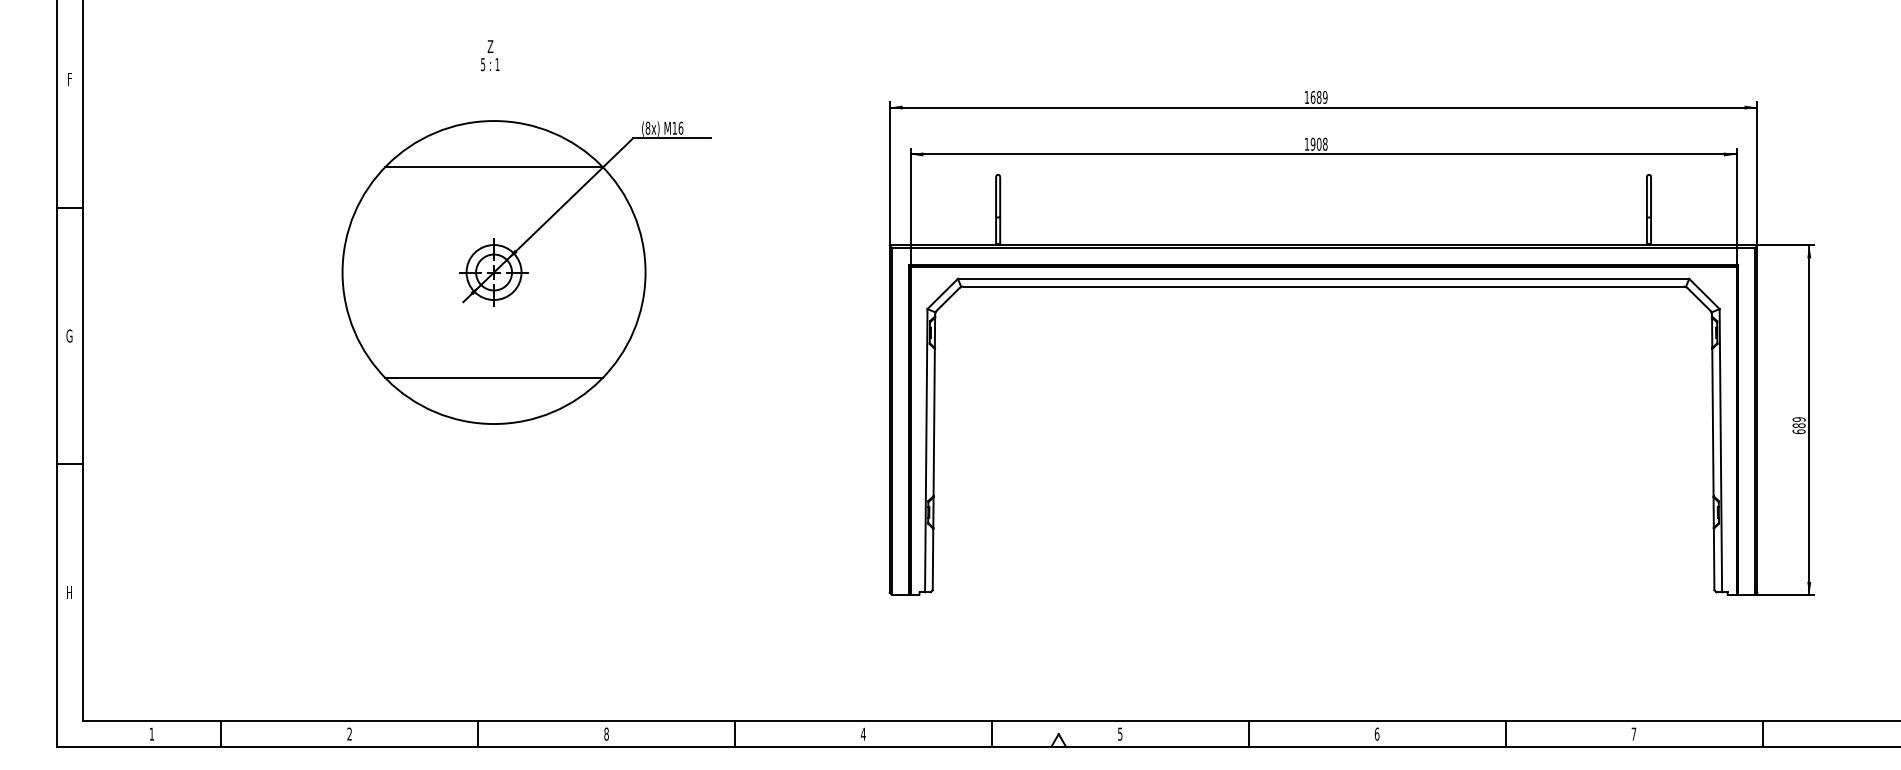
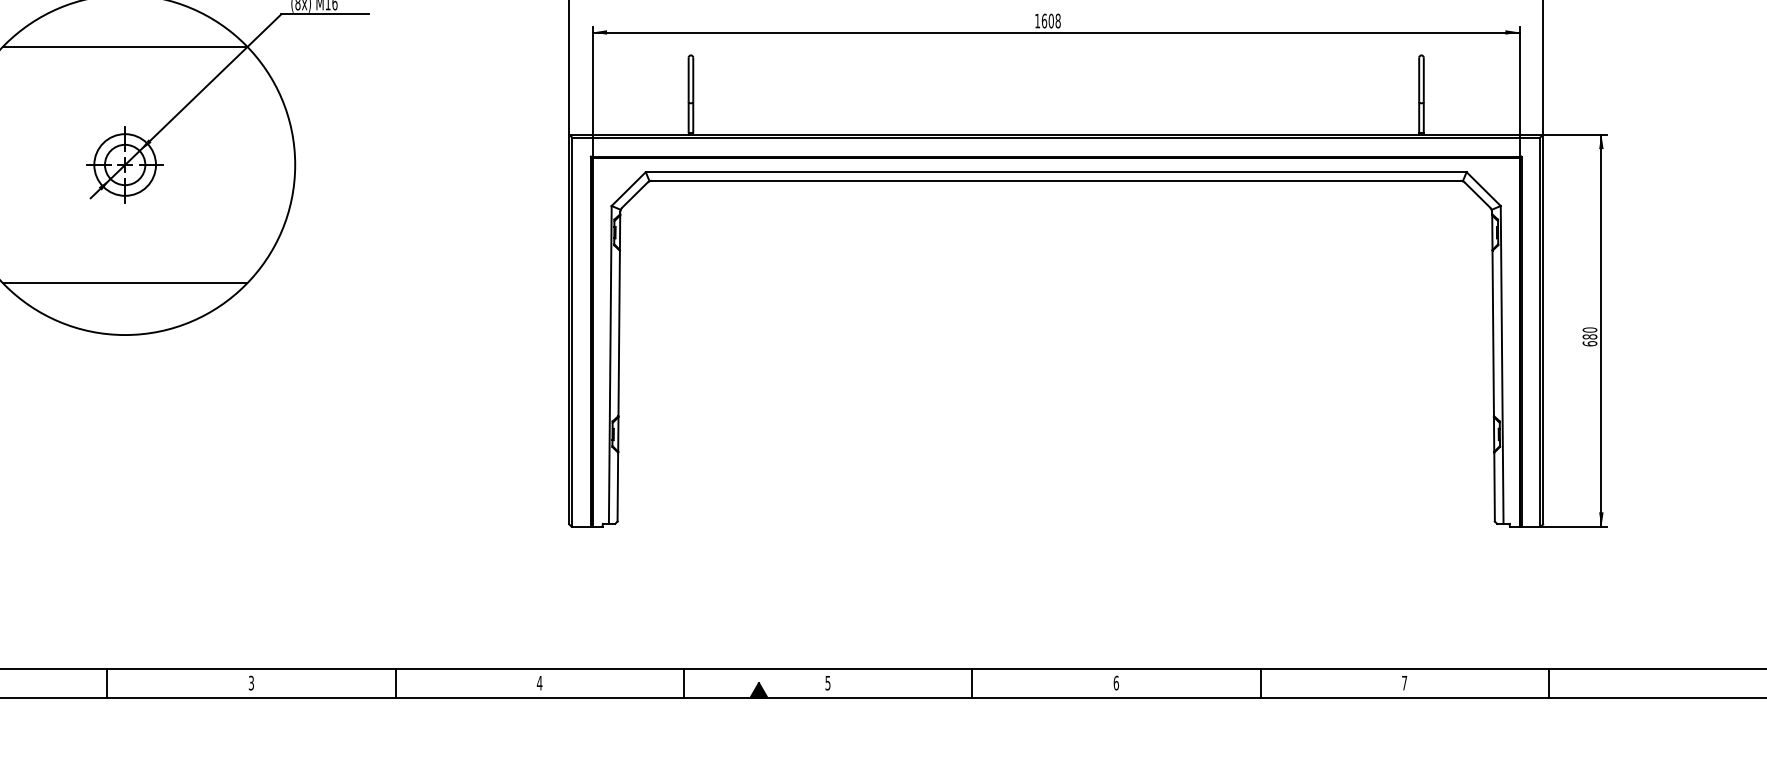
text: (1312, 143) -> (1043, 20), 1908 -> 1608
text: (1799, 419) -> (1590, 329), 689 -> 680
text: (606, 733) -> (251, 682), 8 -> 3
fill: (1058, 740) -> (758, 690), added

